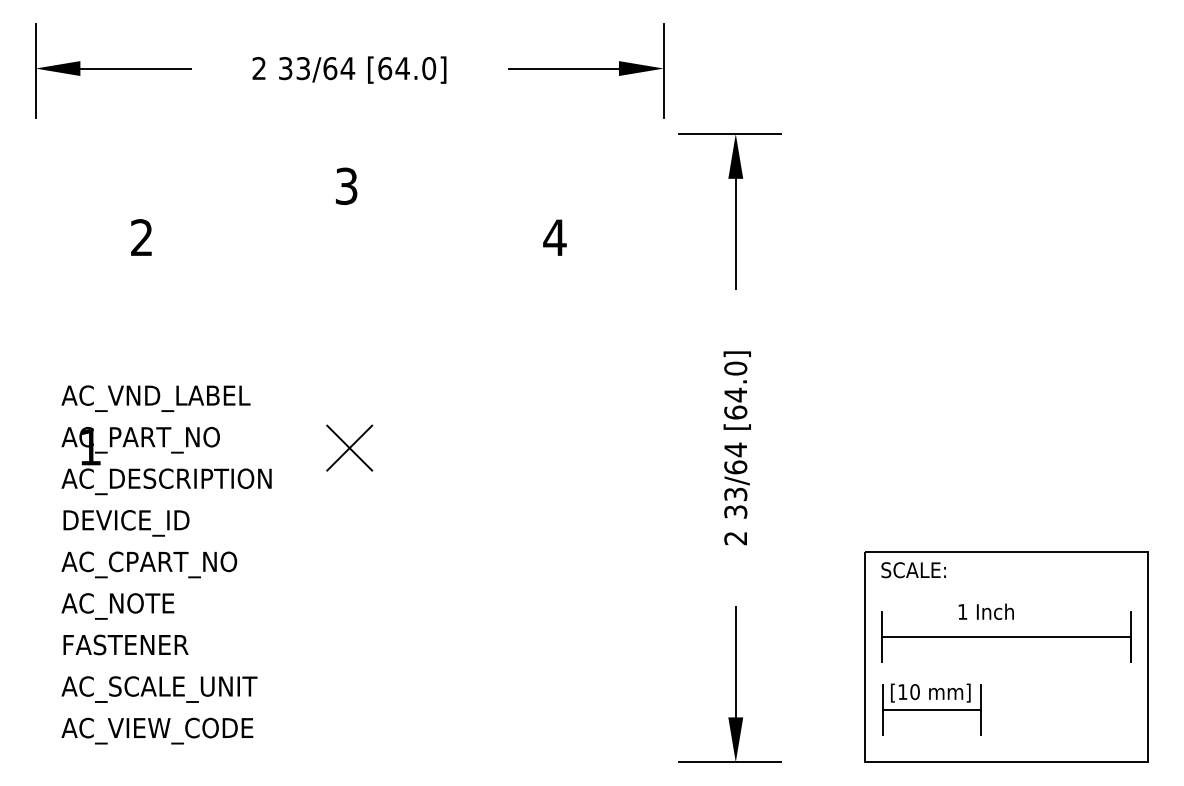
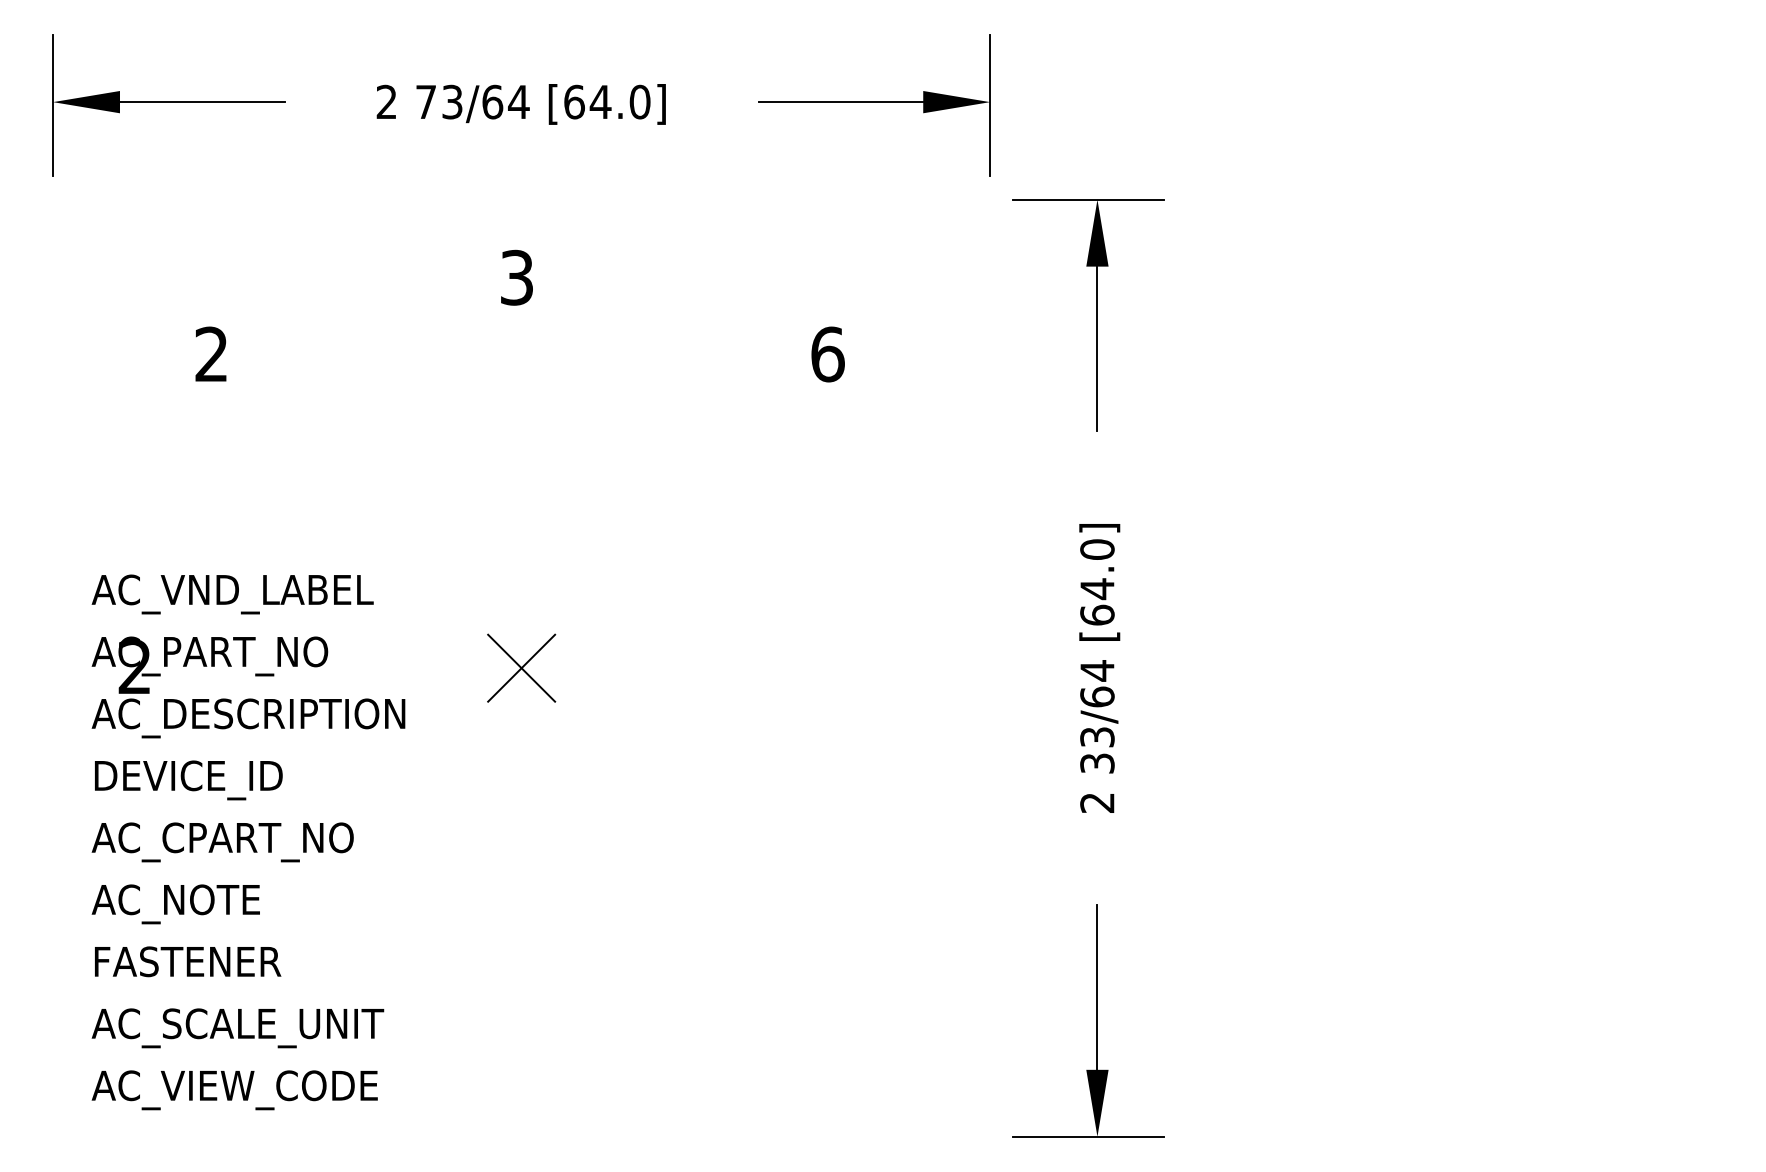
text: (285, 68) -> (425, 102), 33/64 -> 73/64
text: (554, 237) -> (827, 354), 4 -> 6
text: (89, 447) -> (133, 667), 1 -> 2
part: (1006, 656) -> (1501, 978), removed

